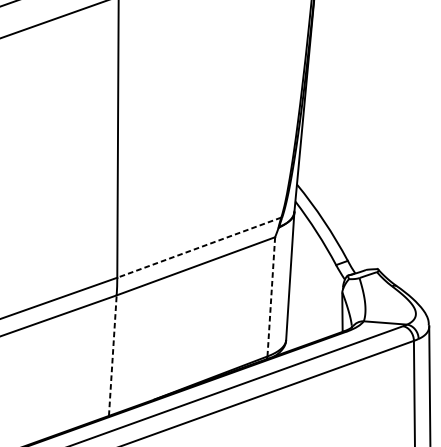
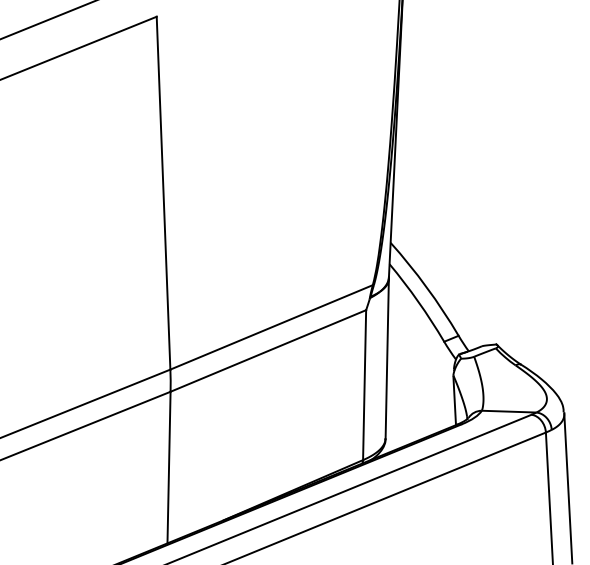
line: (199, 247) -> (271, 327), dashed -> solid
line: (271, 297) -> (364, 385), dashed -> solid
line: (113, 355) -> (169, 467), dashed -> solid

